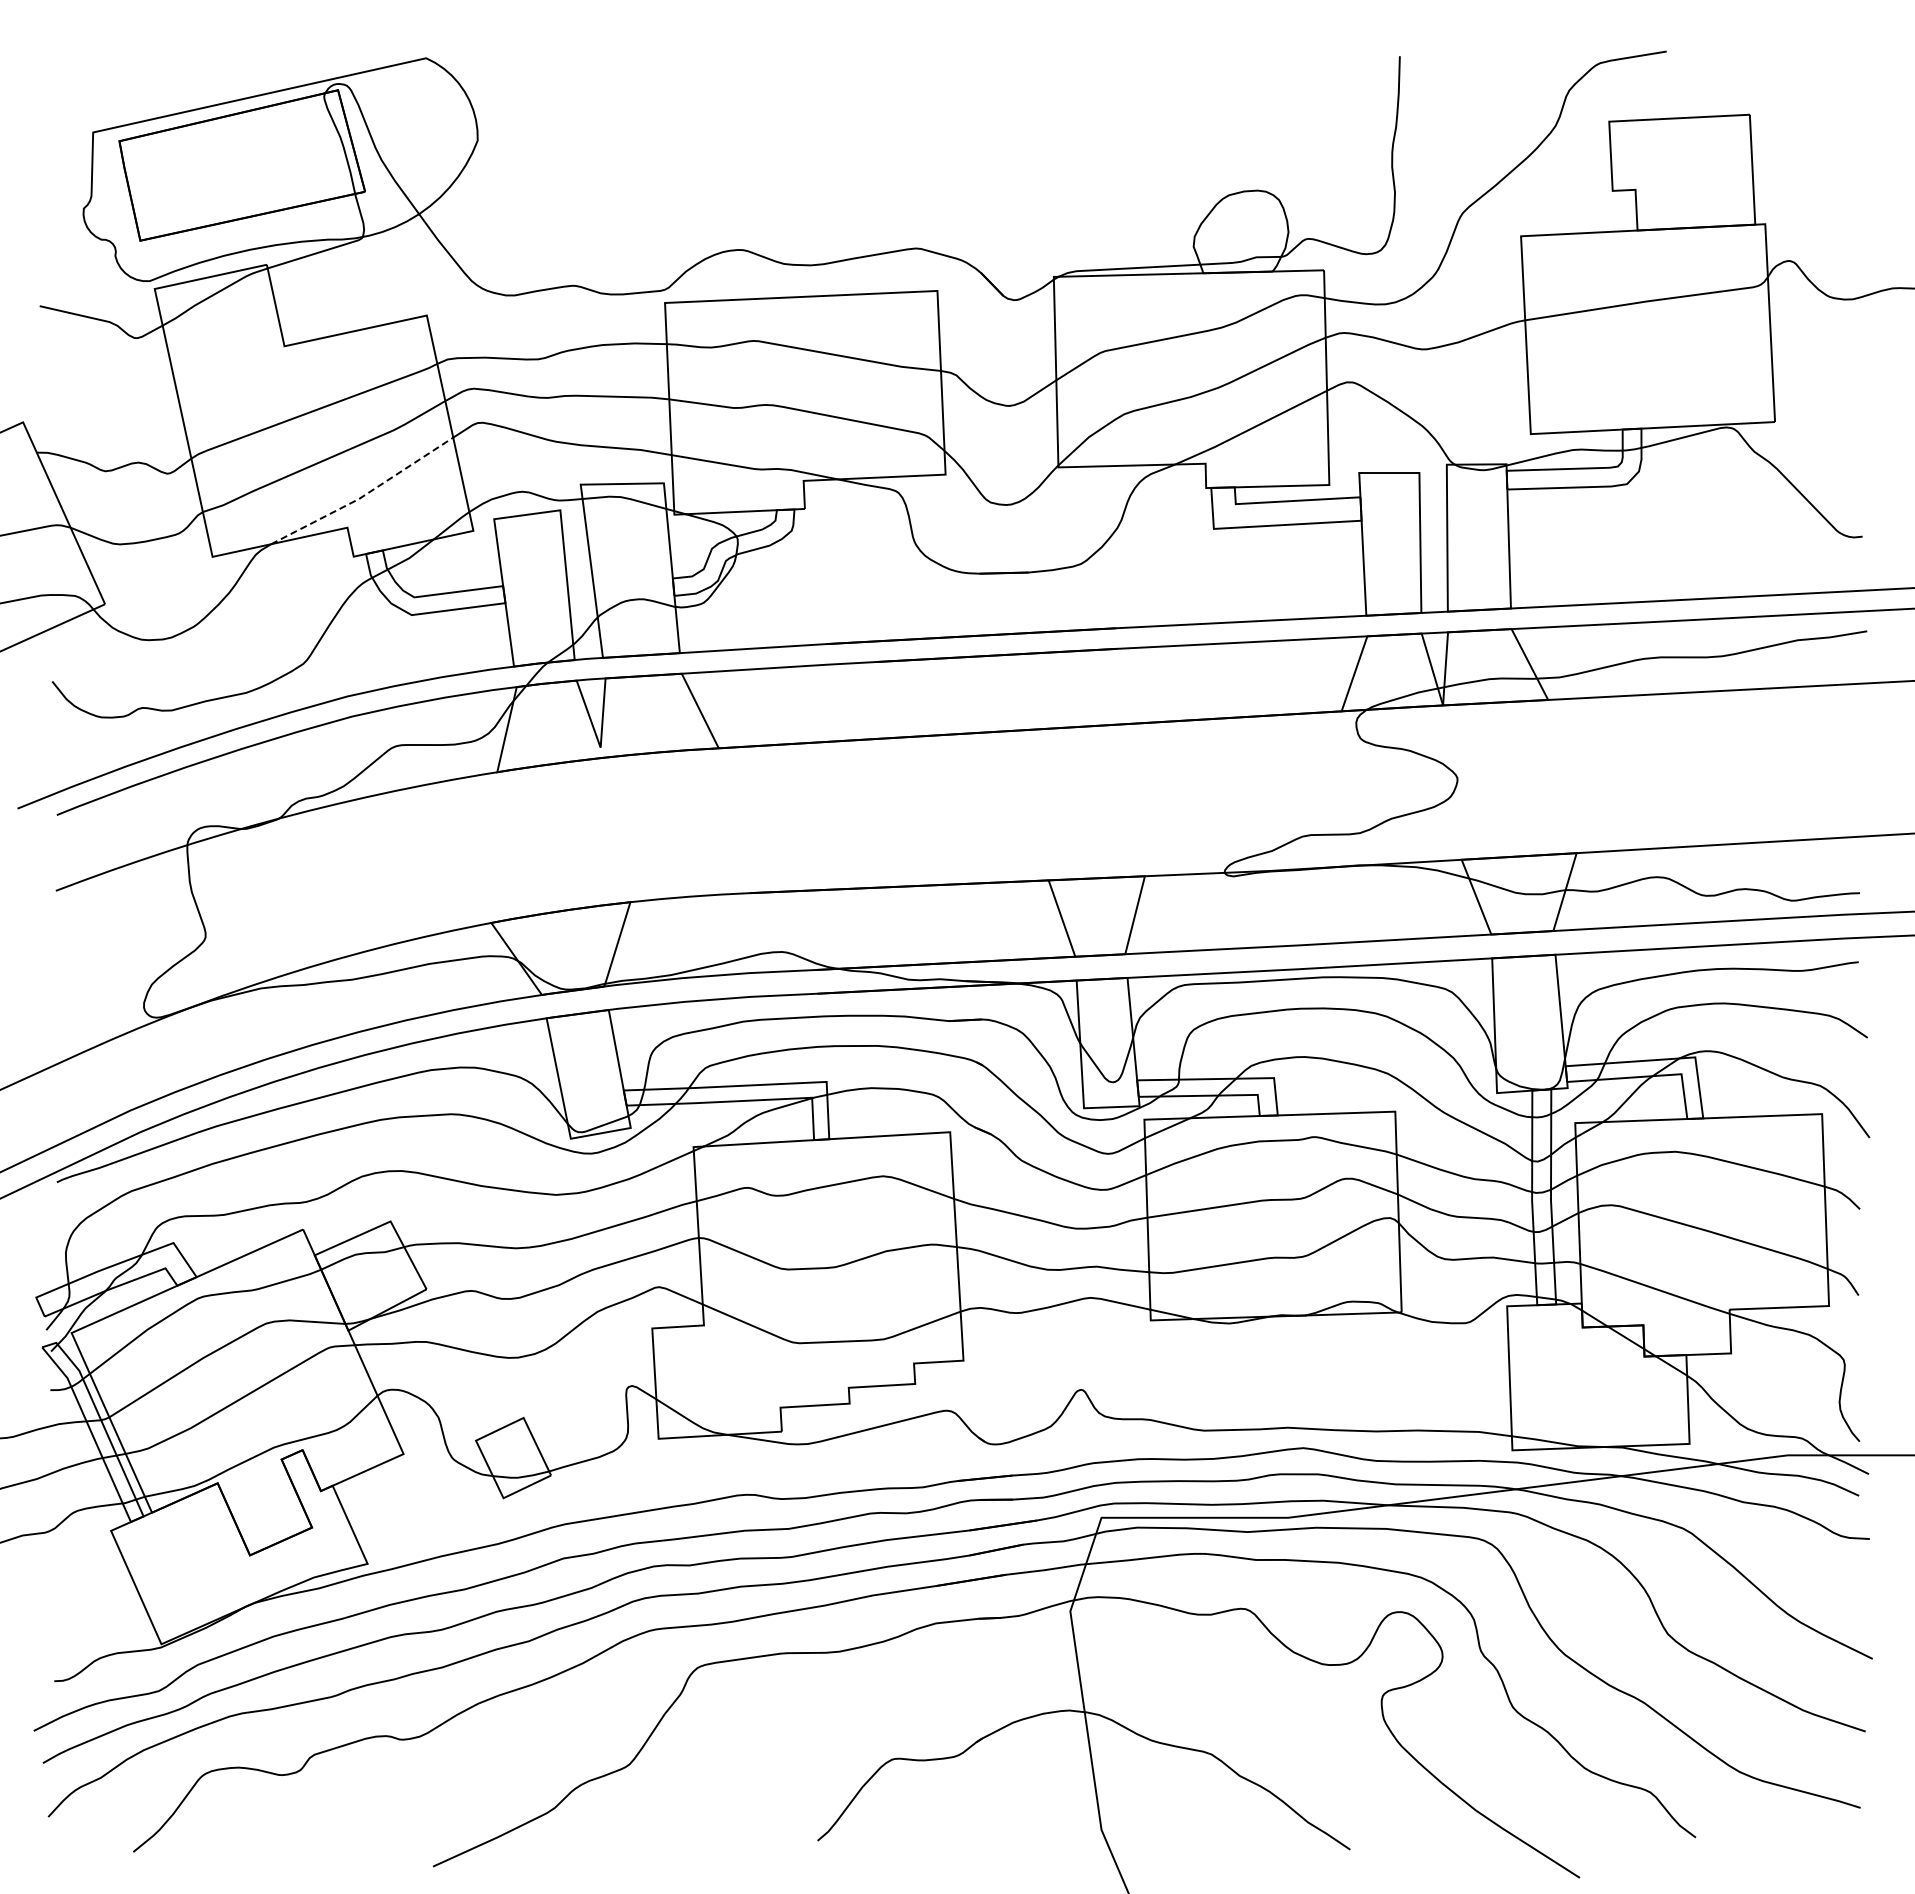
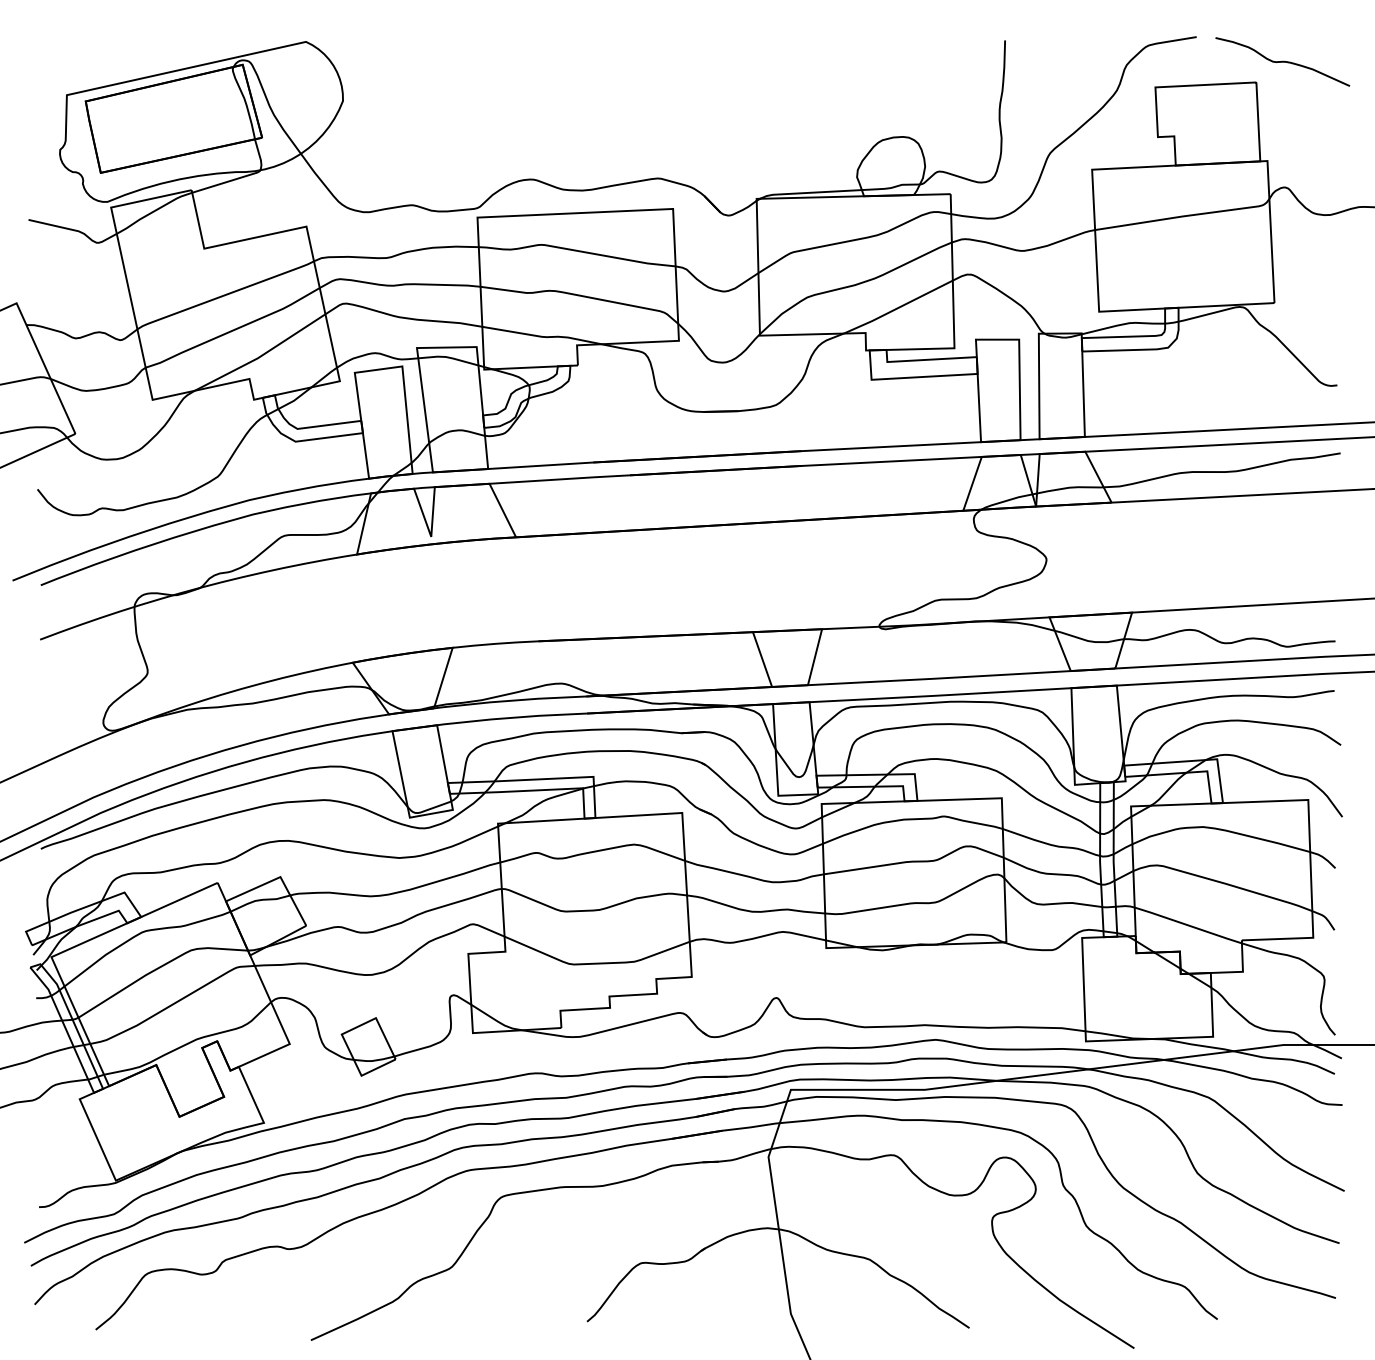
curve: (1786, 86) -> (1282, 62), added
line: (364, 495) -> (261, 355), dashed -> solid

